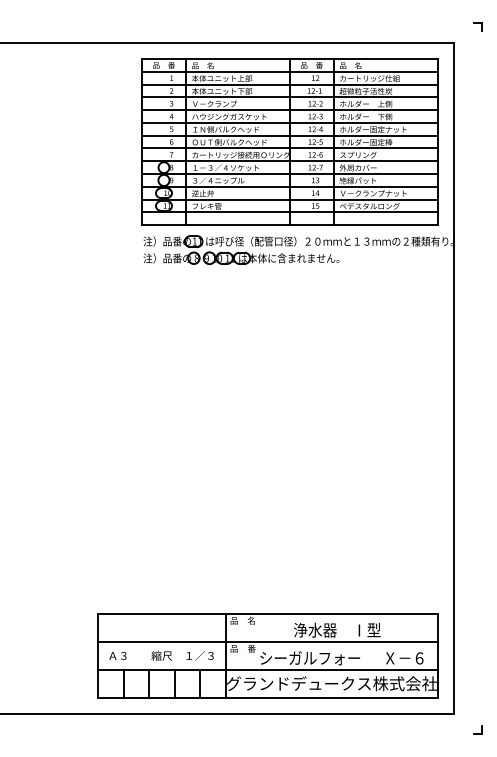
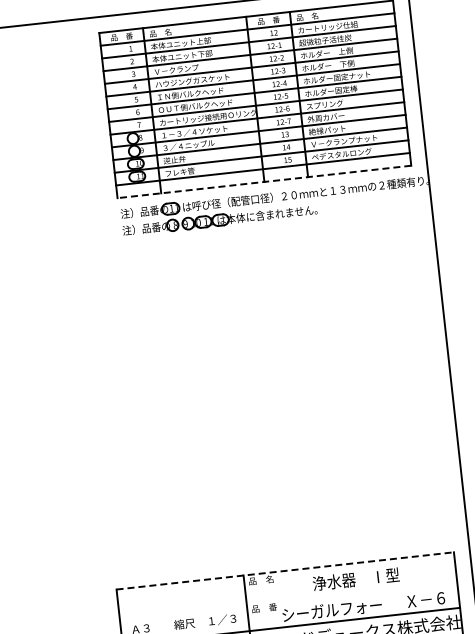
line: (289, 225) -> (264, 182), solid -> dashed
line: (267, 614) -> (284, 571), solid -> dashed
line: (267, 642) -> (288, 599), removed

